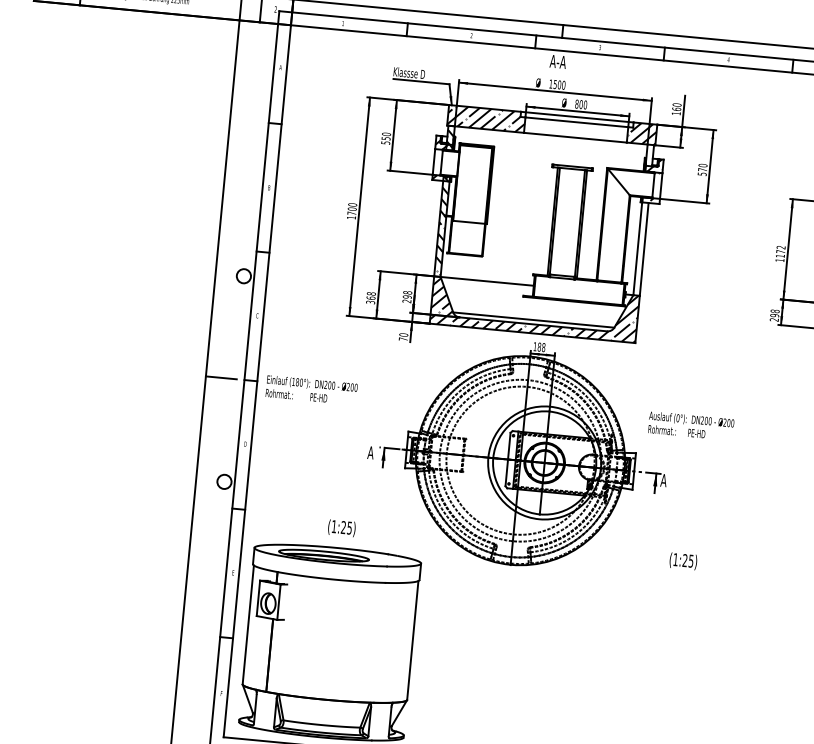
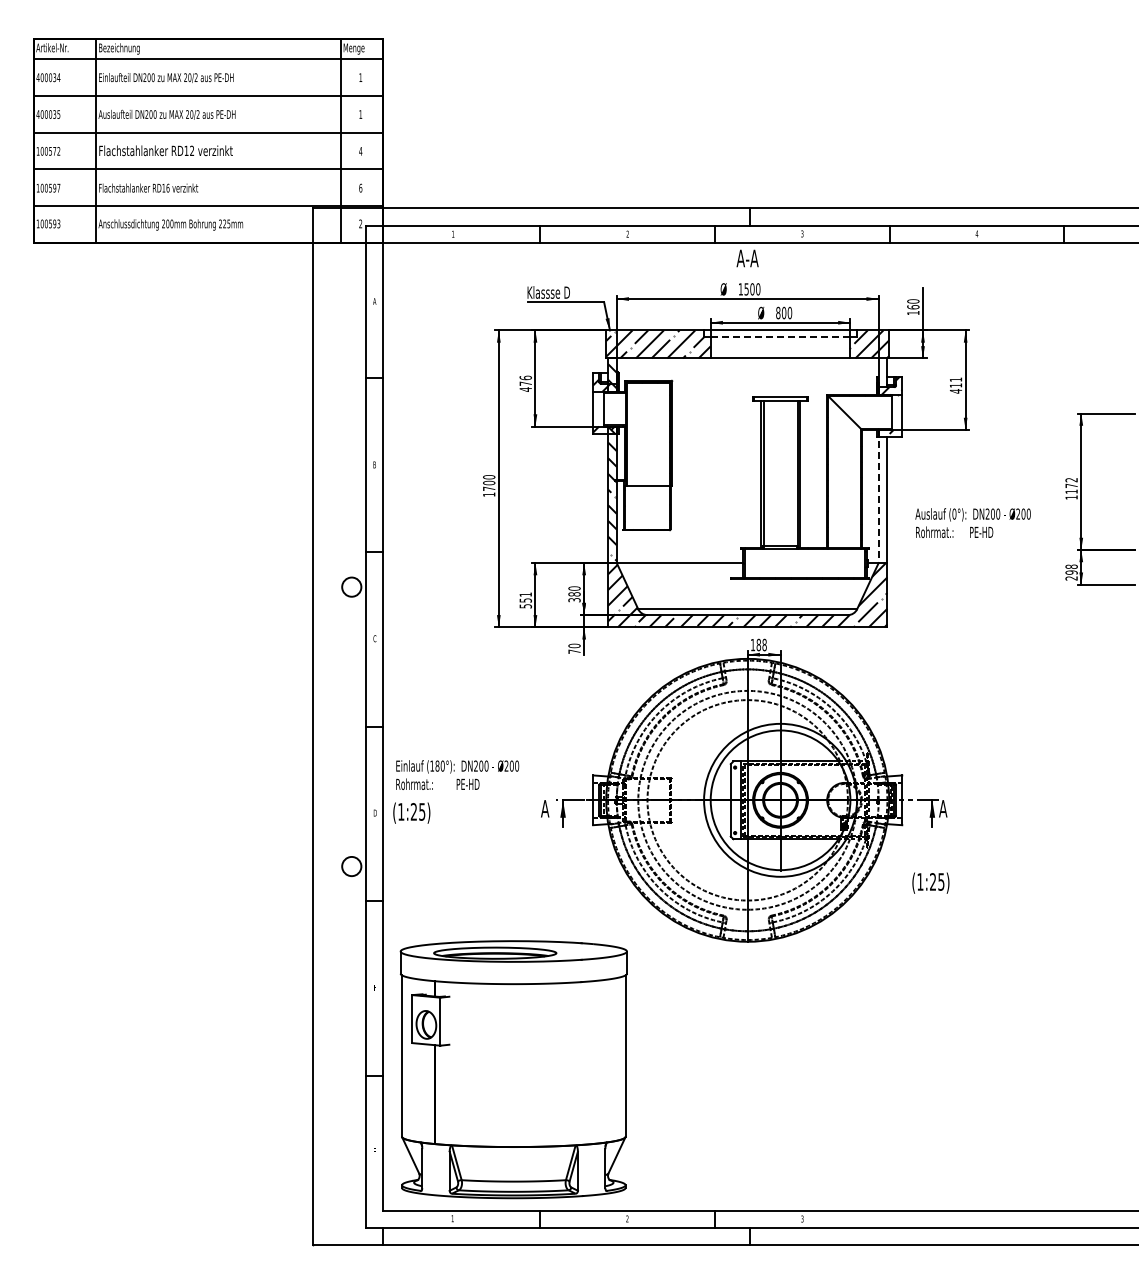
line: (576, 122) -> (780, 337), solid -> dashed
text: (385, 138) -> (525, 383), 550 -> 476
text: (702, 169) -> (955, 385), 570 -> 411
line: (637, 246) -> (878, 496), solid -> dashed
text: (407, 297) -> (574, 594), 298 -> 380
text: (370, 298) -> (525, 600), 368 -> 551
line: (221, 377) -> (334, 726), removed
text: (311, 389) -> (457, 774), moved
text: (690, 425) -> (972, 522), moved
text: (341, 527) -> (411, 812), moved
text: (683, 560) -> (930, 882), moved

